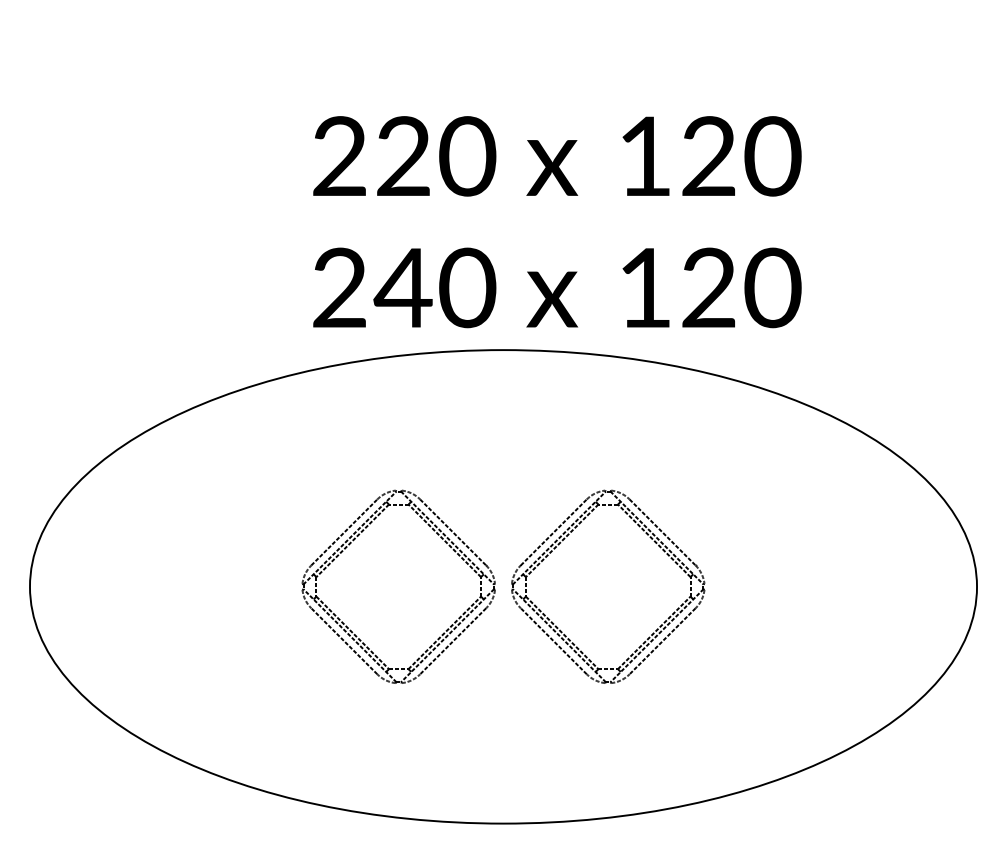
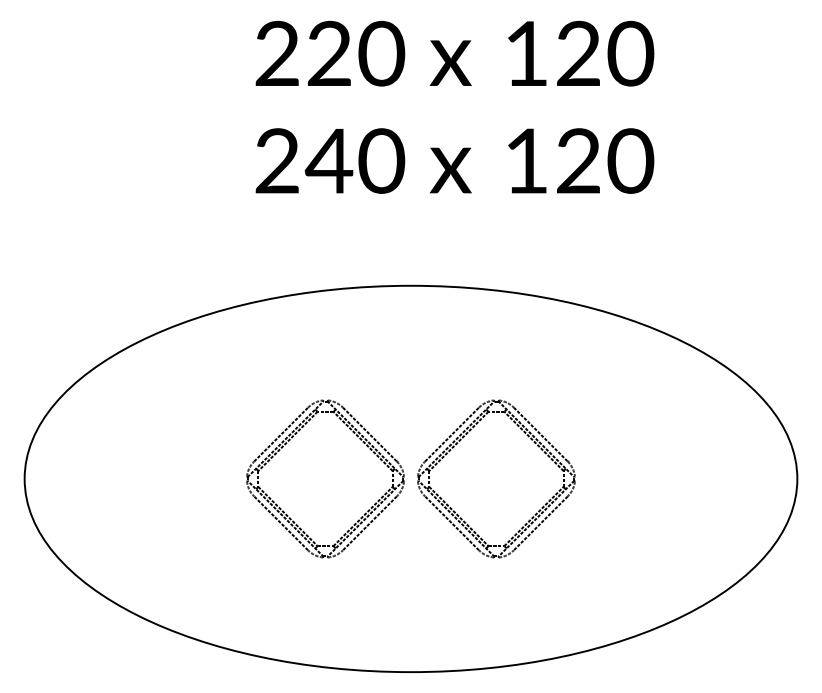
text: (556, 221) -> (454, 106), moved

